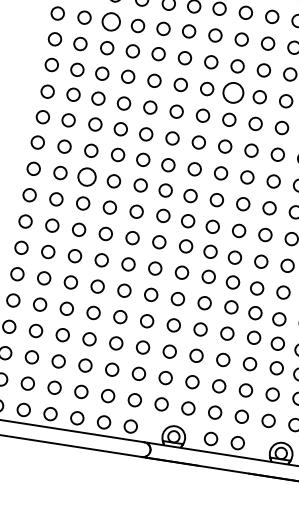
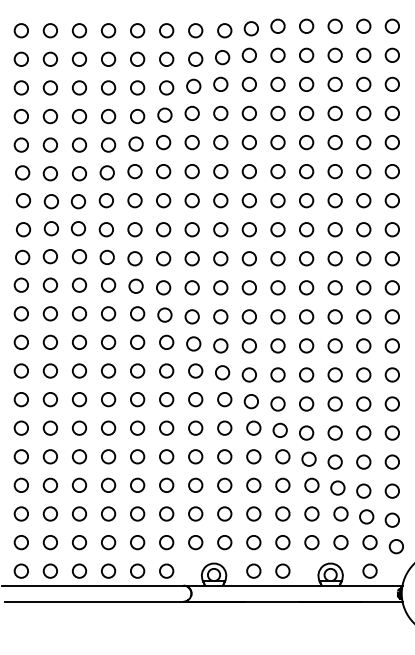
circle: (111, 21) -> (79, 144), size x0.71
circle: (233, 92) -> (220, 200), size x0.62
circle: (87, 176) -> (79, 313), size x0.71

